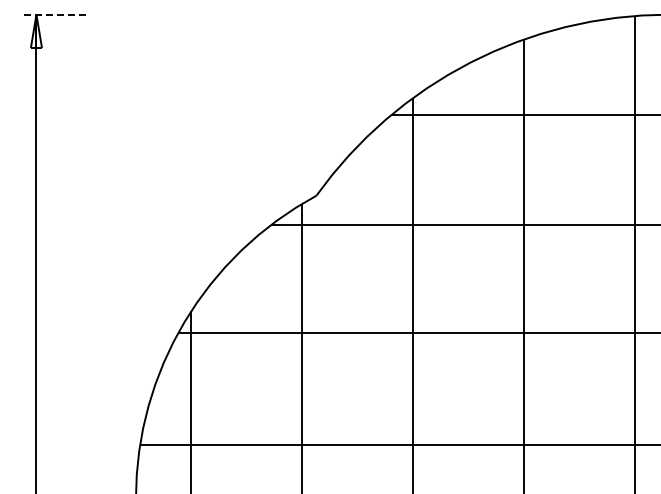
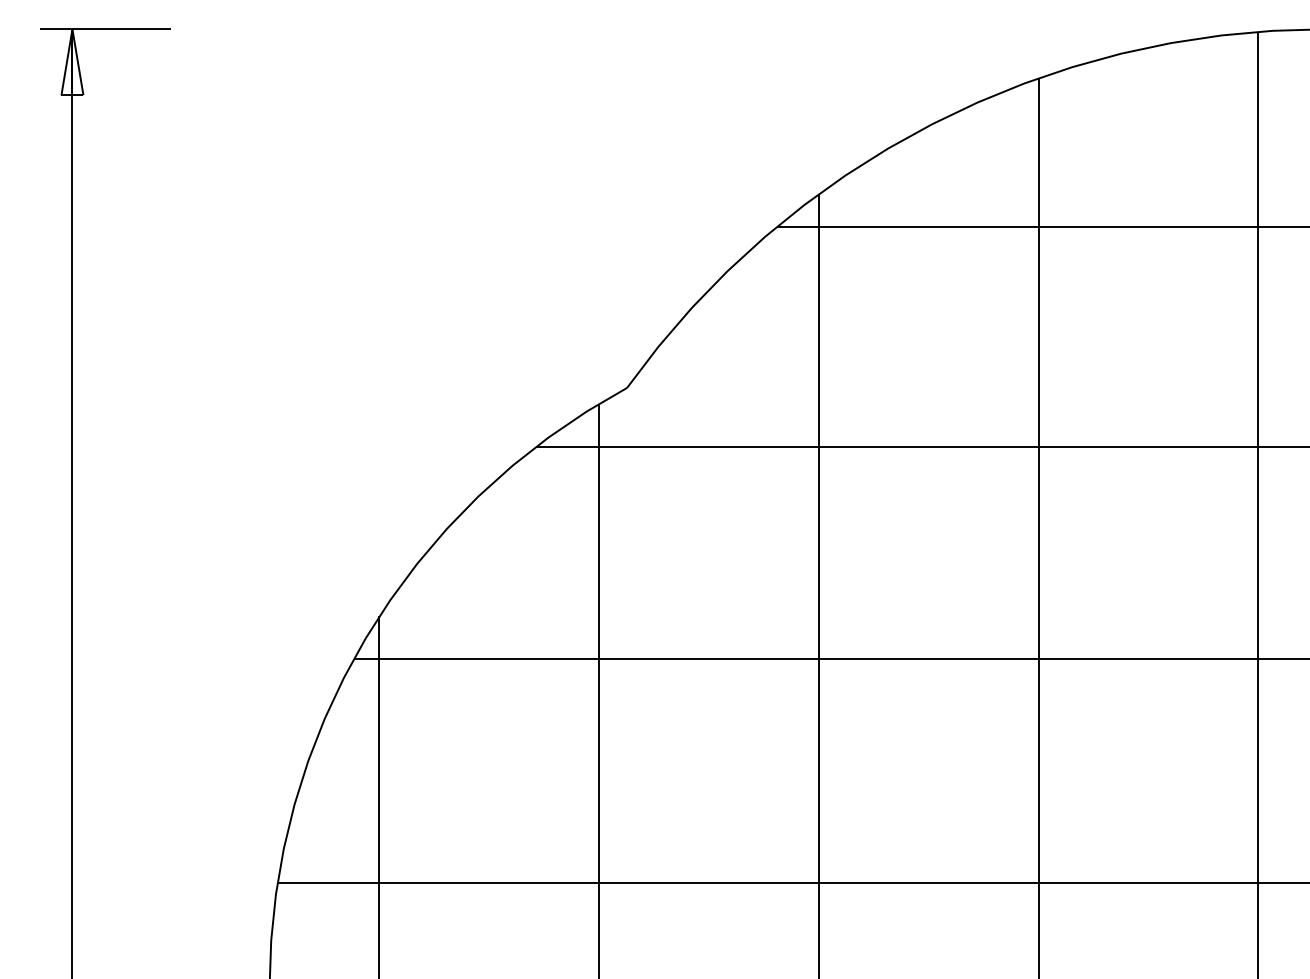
line: (52, 14) -> (104, 28), dashed -> solid

